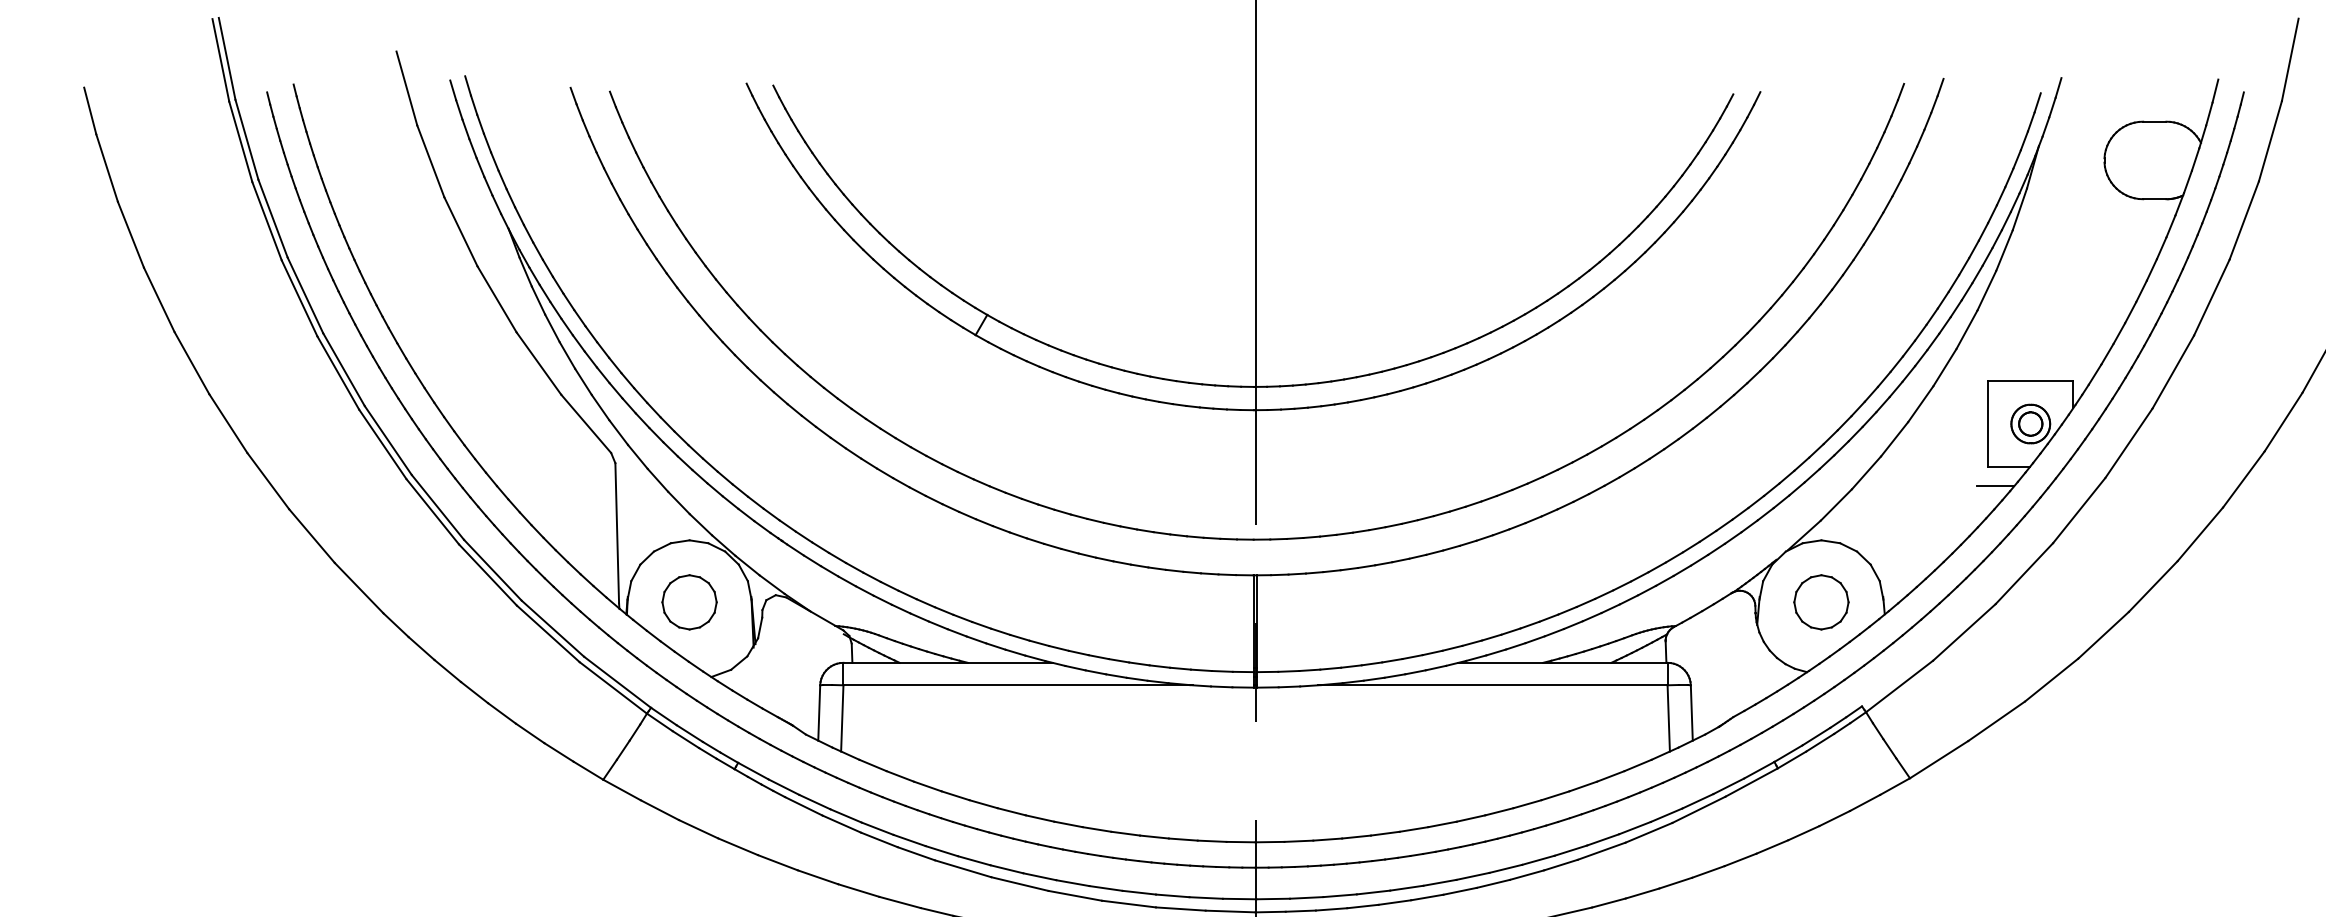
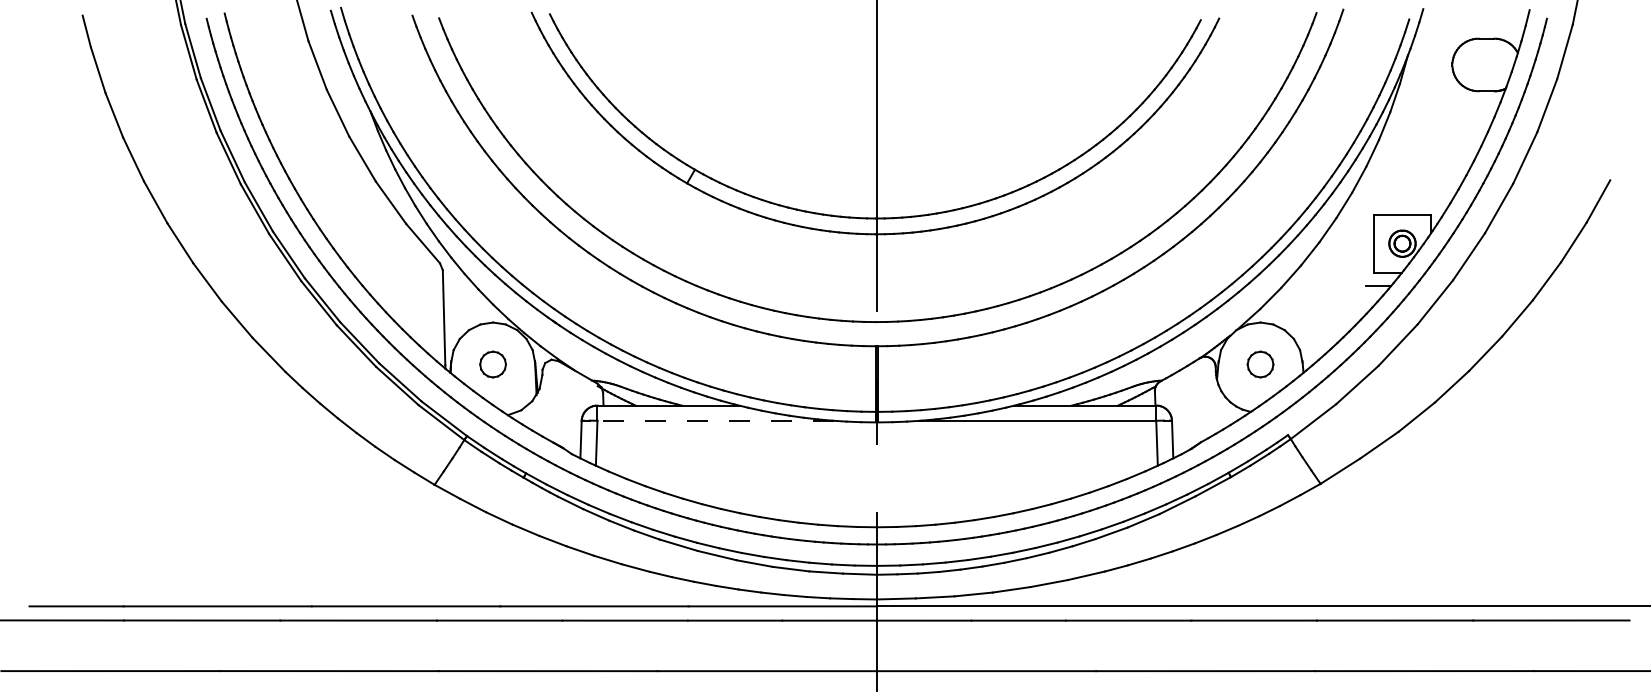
part: (688, 602) -> (492, 364), size x0.7
part: (1821, 602) -> (1260, 364), size x0.7
line: (1017, 684) -> (715, 420), solid -> dashed

